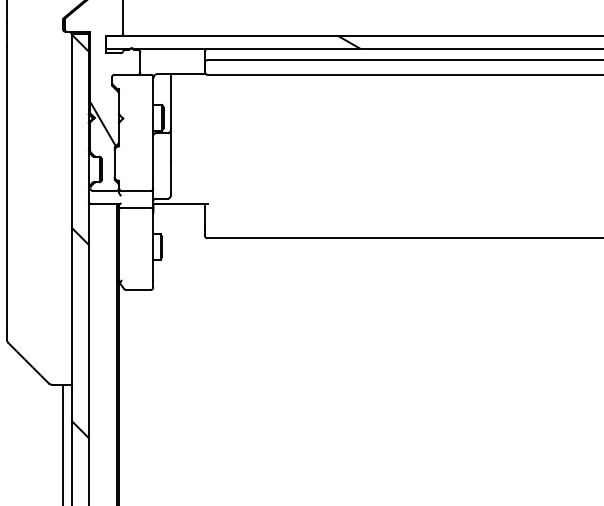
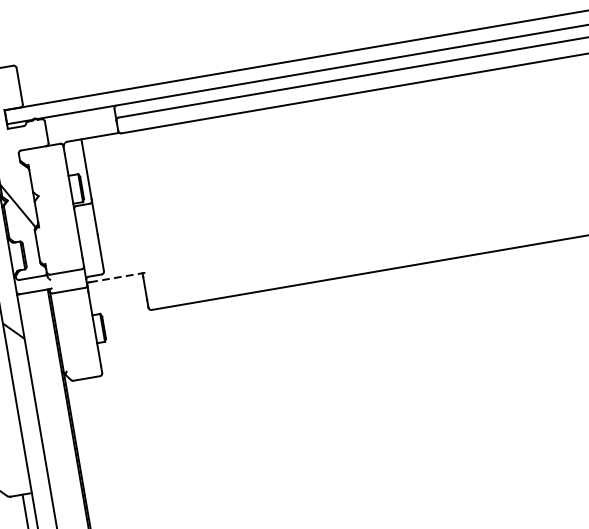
hatch: (349, 42) -> (268, 72), removed
line: (182, 203) -> (118, 276), solid -> dashed

